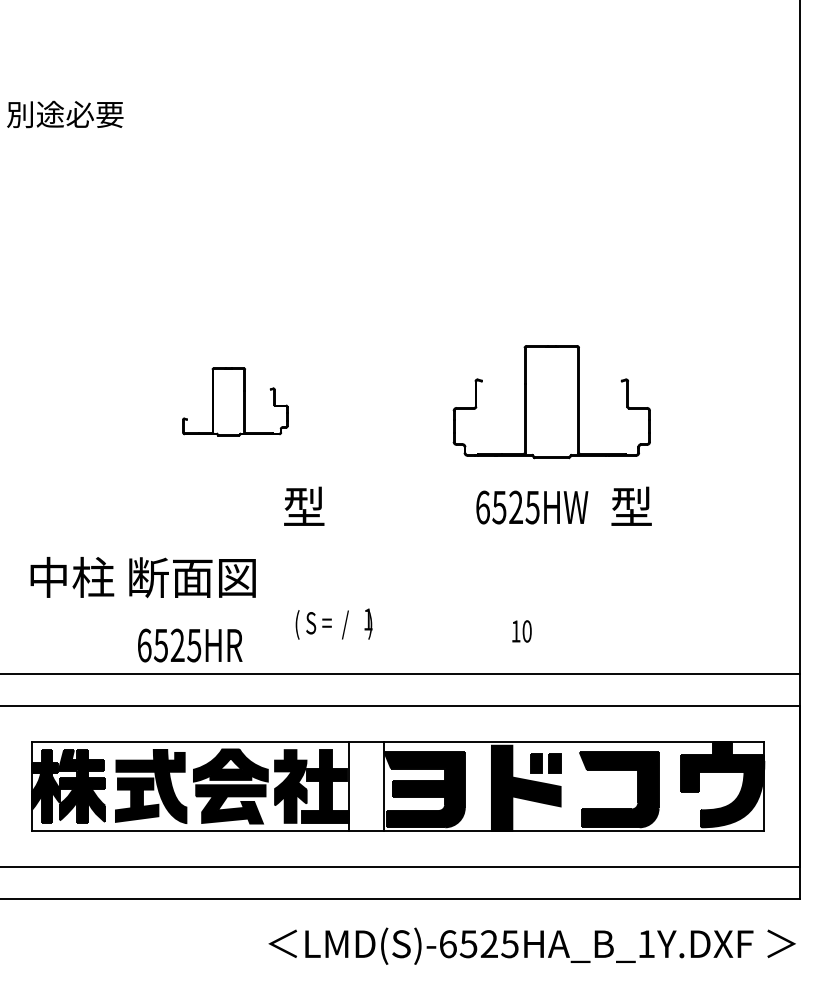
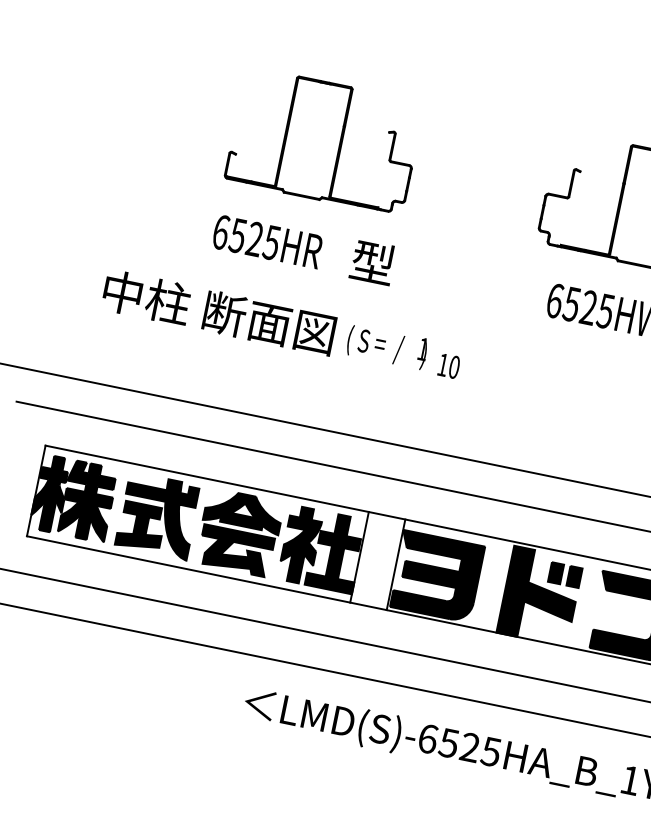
part: (235, 401) -> (324, 140), size x1.67
text: (142, 577) -> (218, 312), moved
text: (333, 623) -> (386, 346), moved
text: (521, 631) -> (448, 366), moved
text: (190, 645) -> (267, 241), moved

